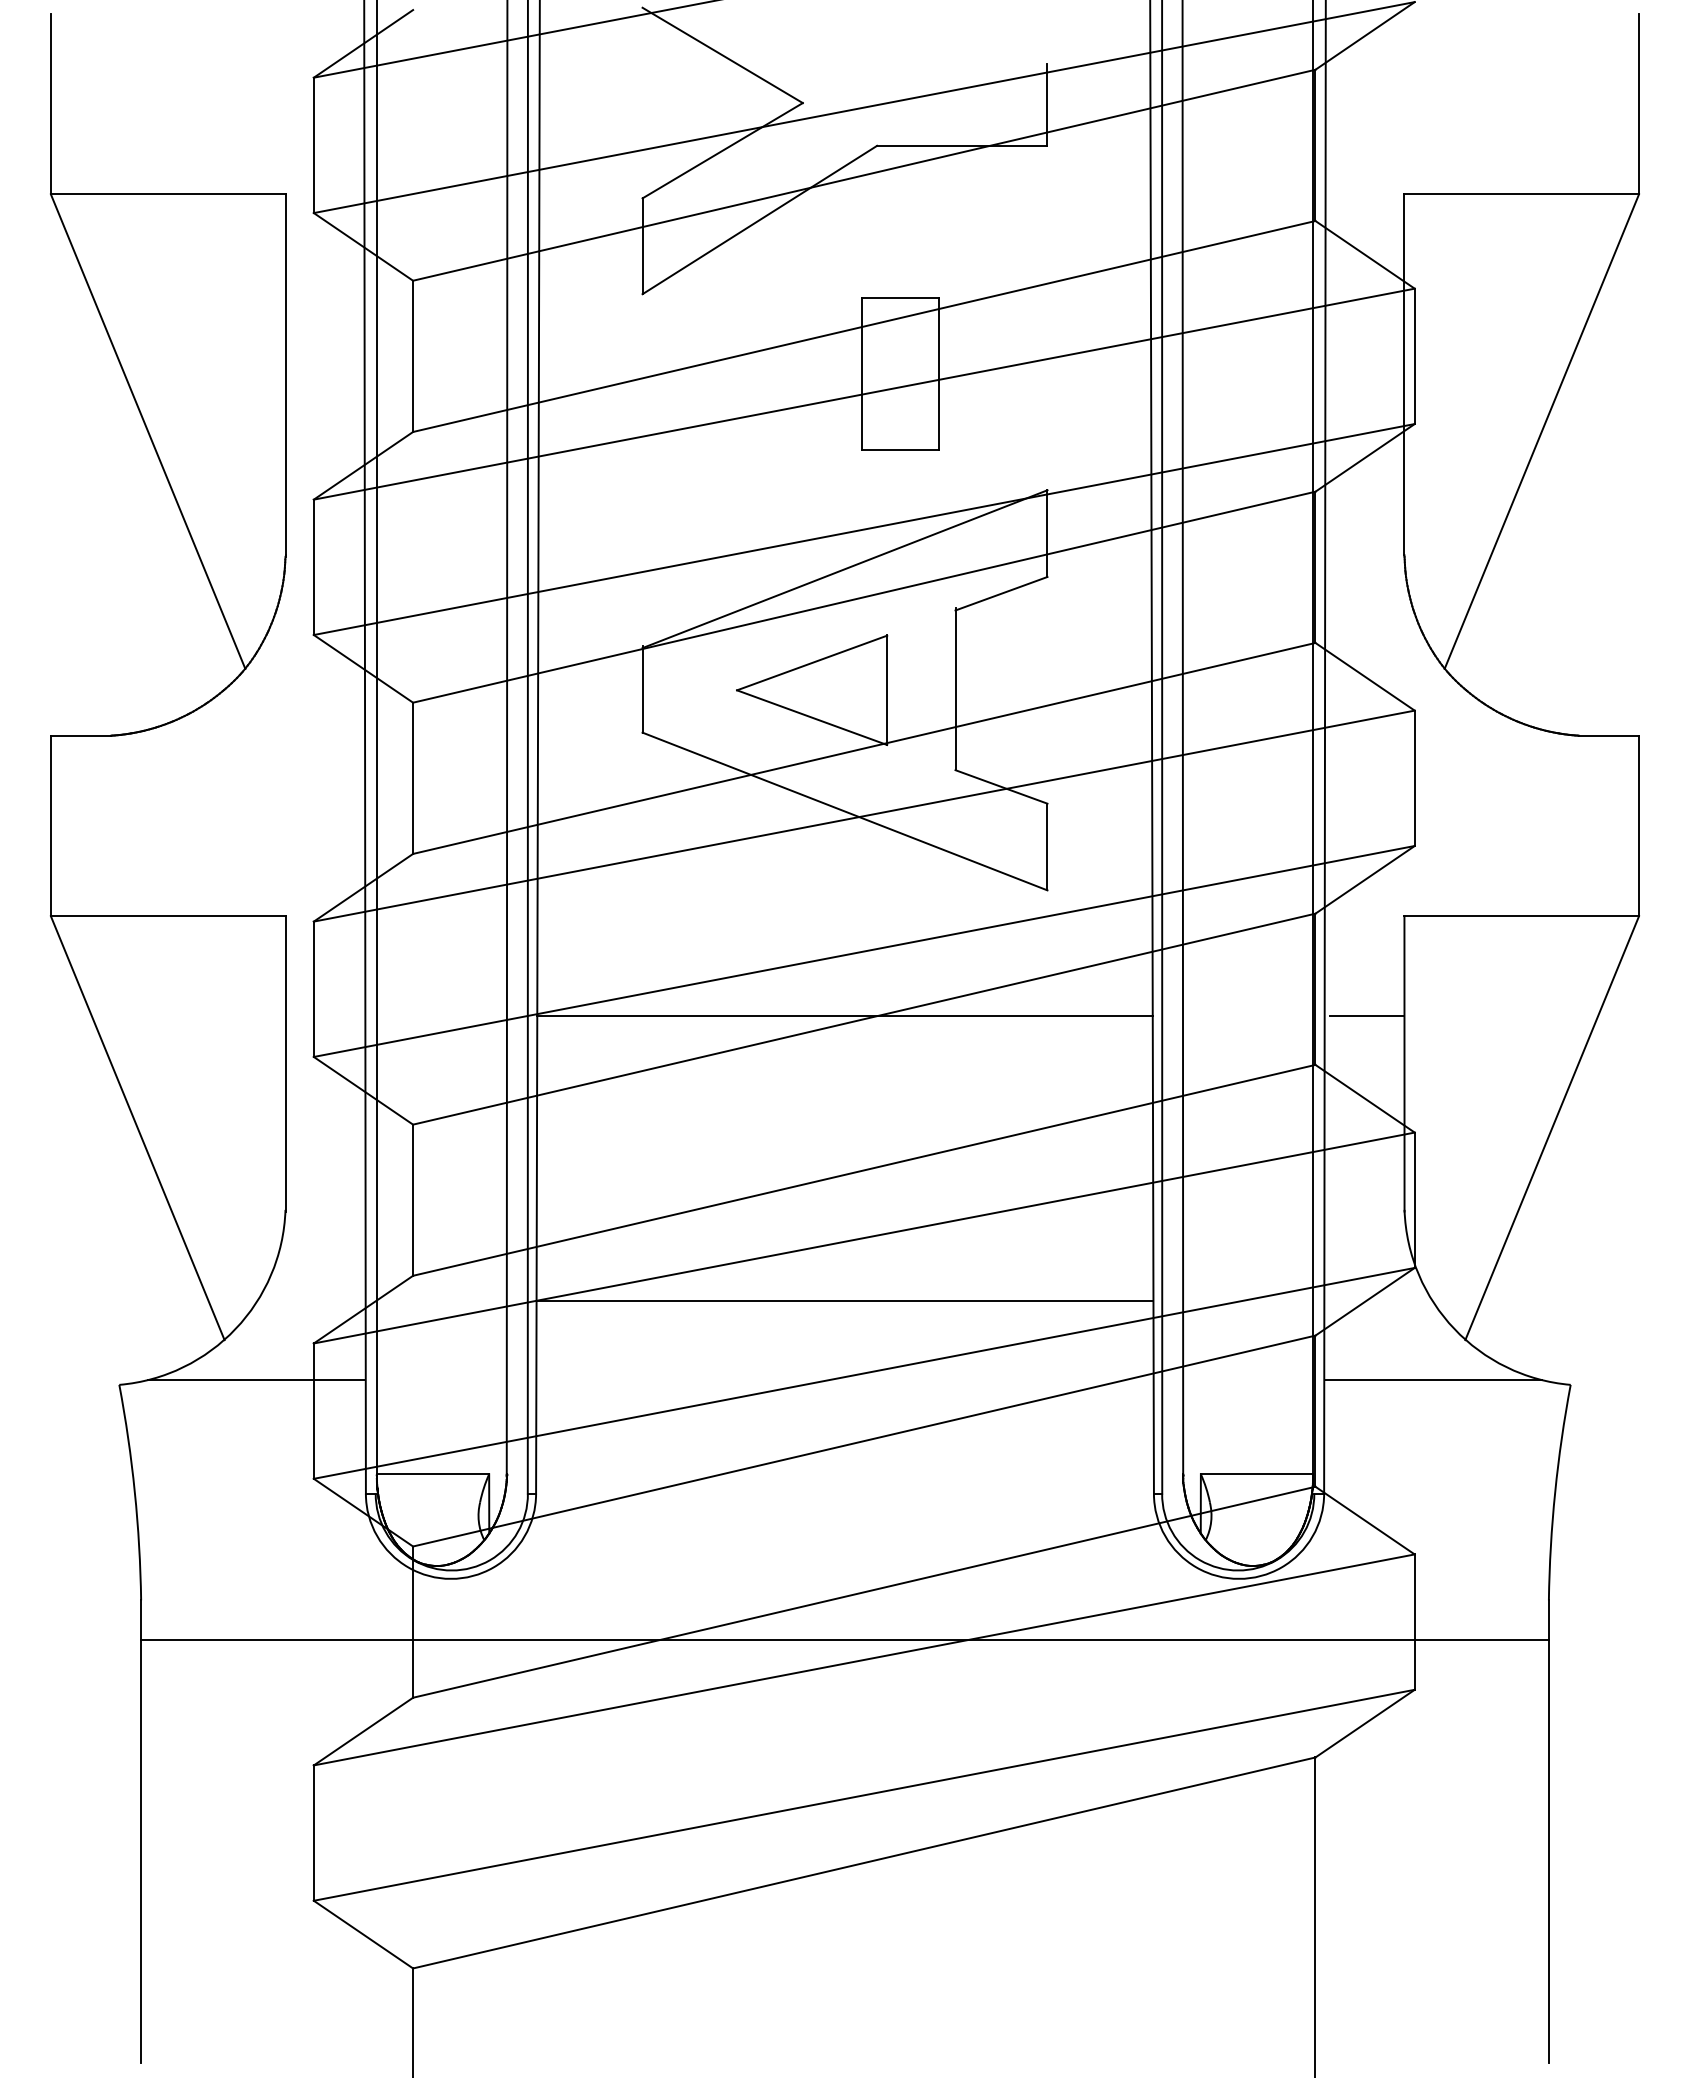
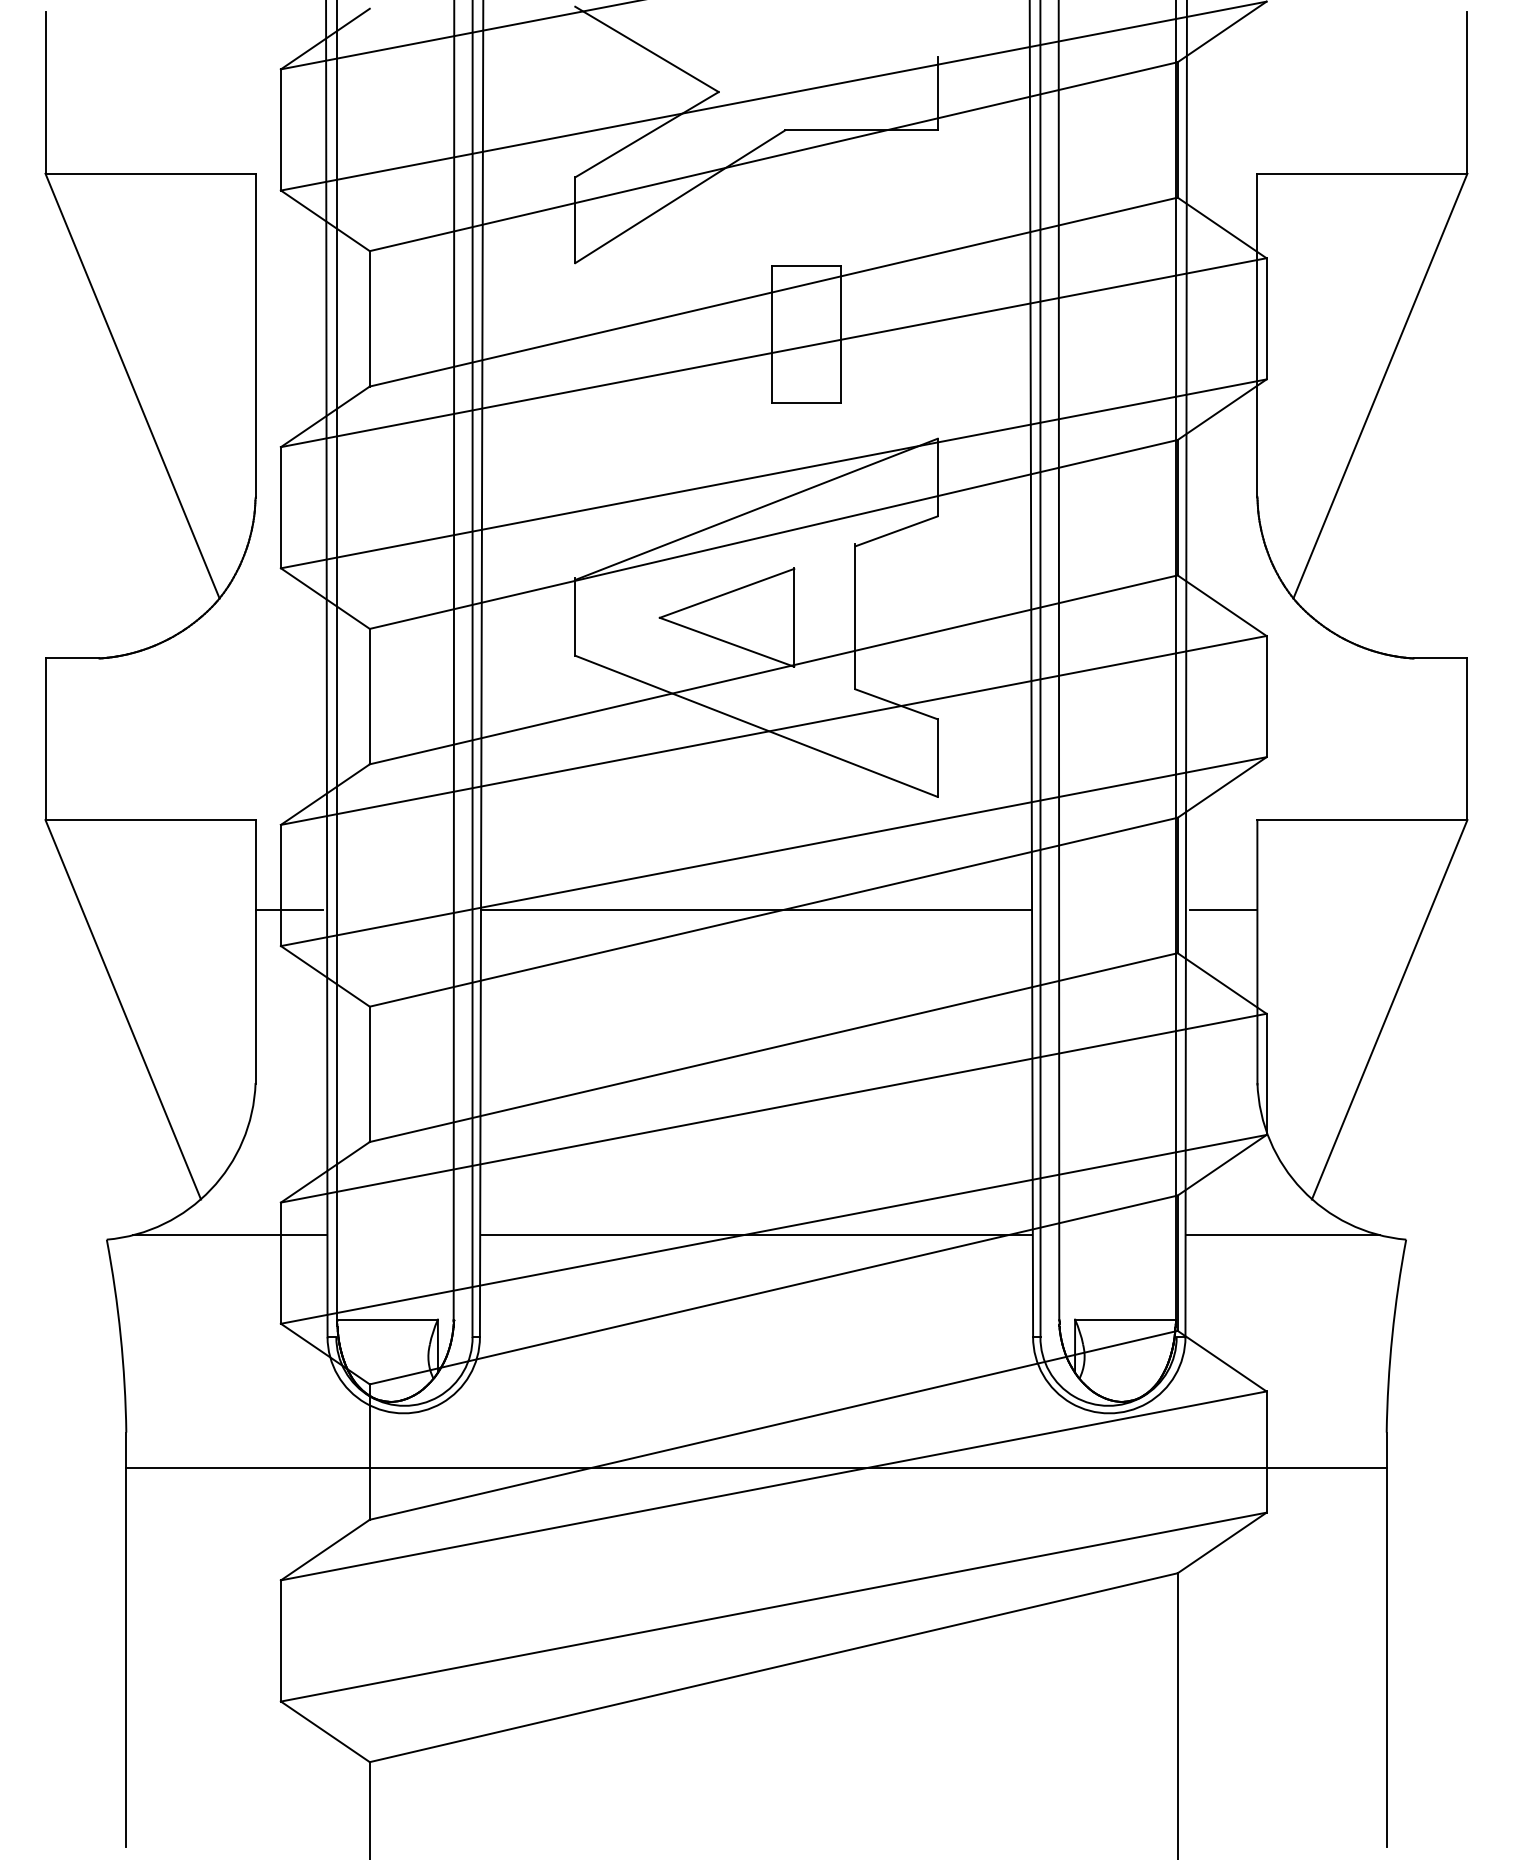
line: (322, 1016) -> (288, 909), added
line: (844, 1301) -> (756, 1235), moved

